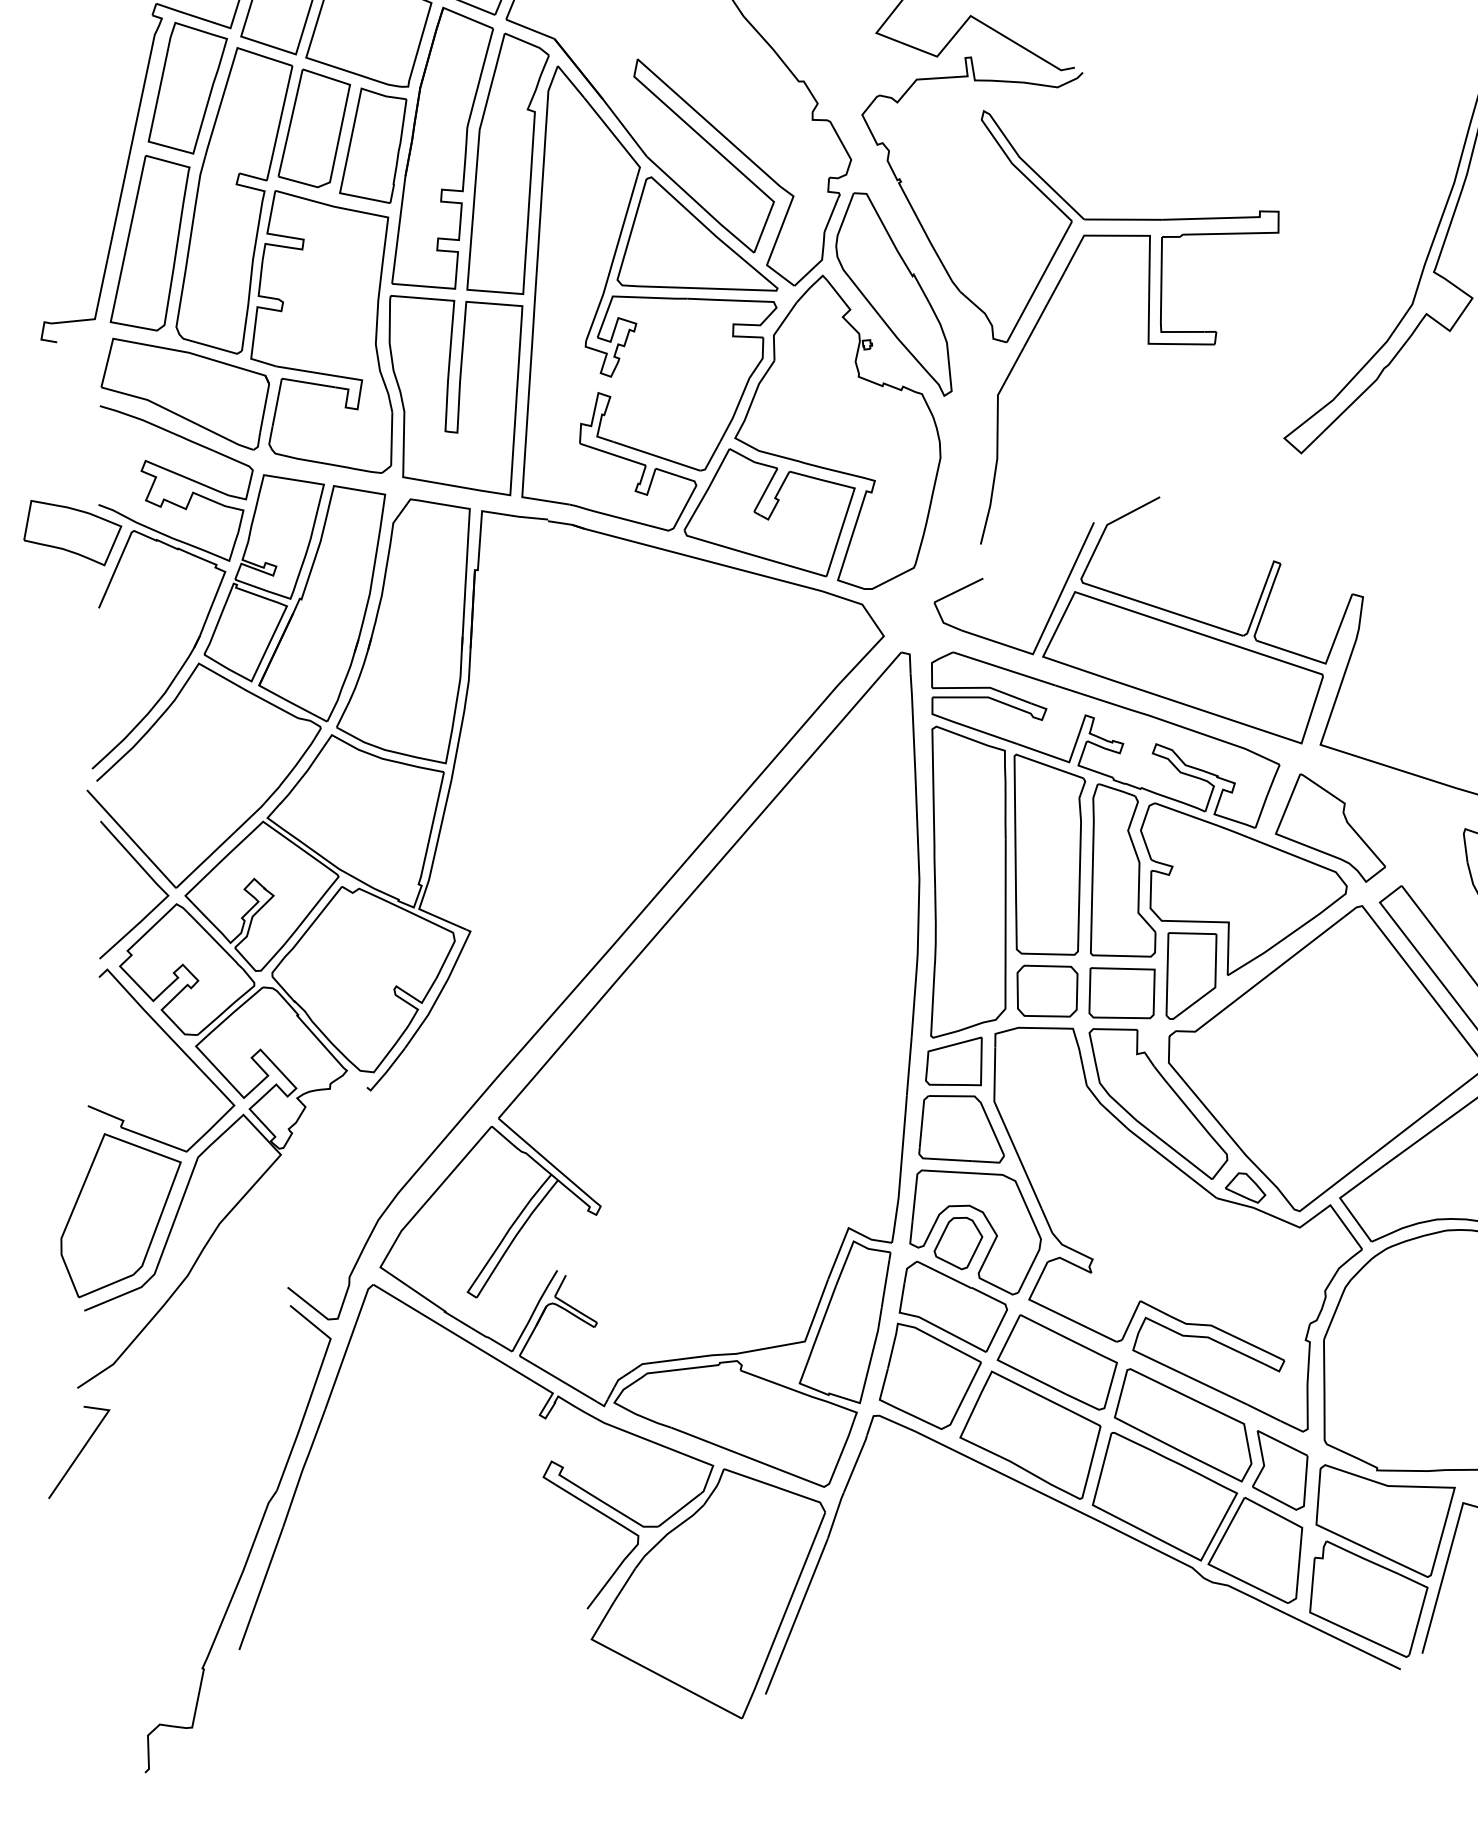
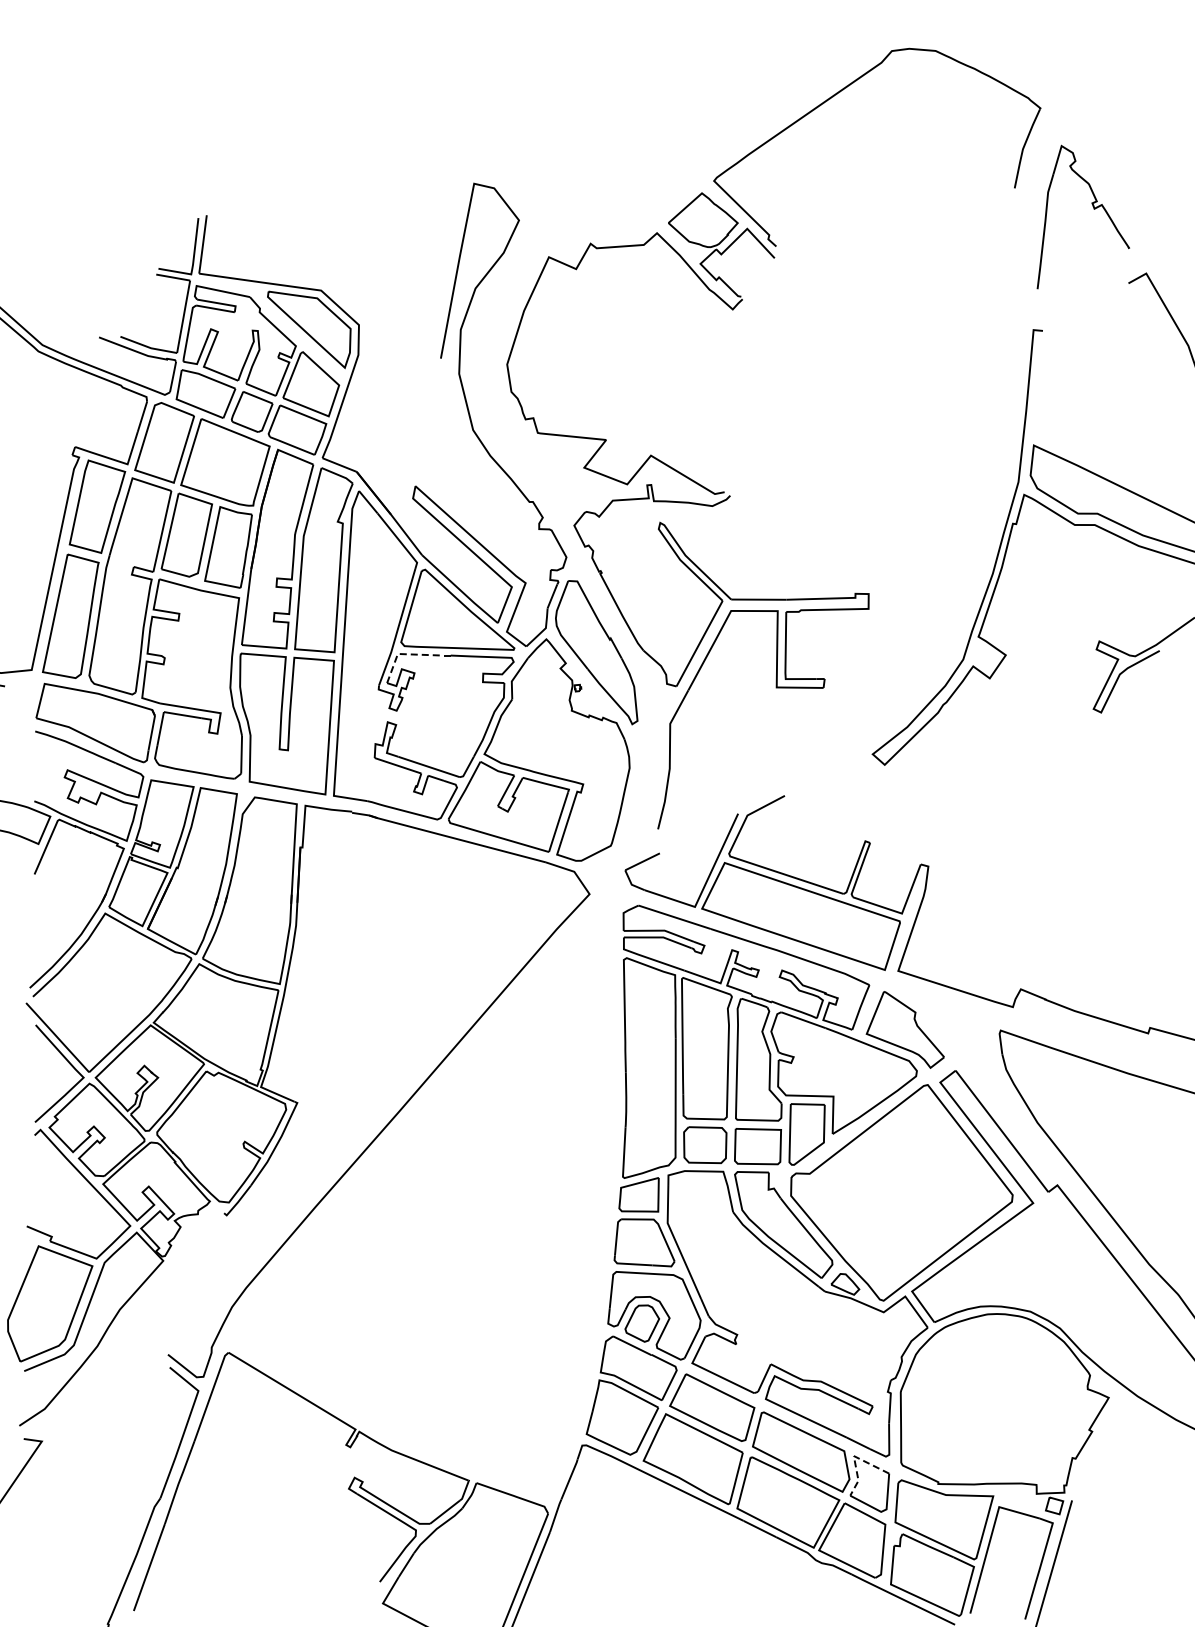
line: (627, 297) -> (408, 654), solid -> dashed
part: (586, 1018) -> (379, 1164), removed
line: (1258, 1432) -> (854, 1457), solid -> dashed

